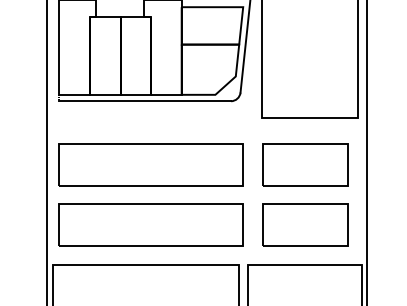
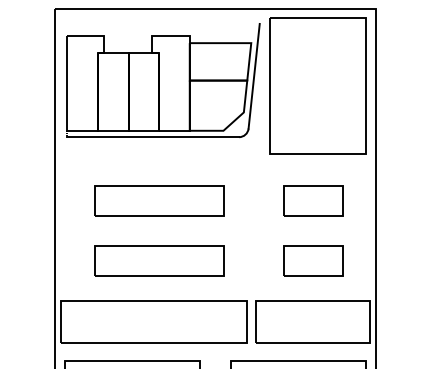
part: (150, 164) -> (158, 200), size x0.7
part: (305, 164) -> (313, 200), size x0.7
part: (150, 224) -> (158, 260), size x0.7
part: (305, 224) -> (313, 260), size x0.7

